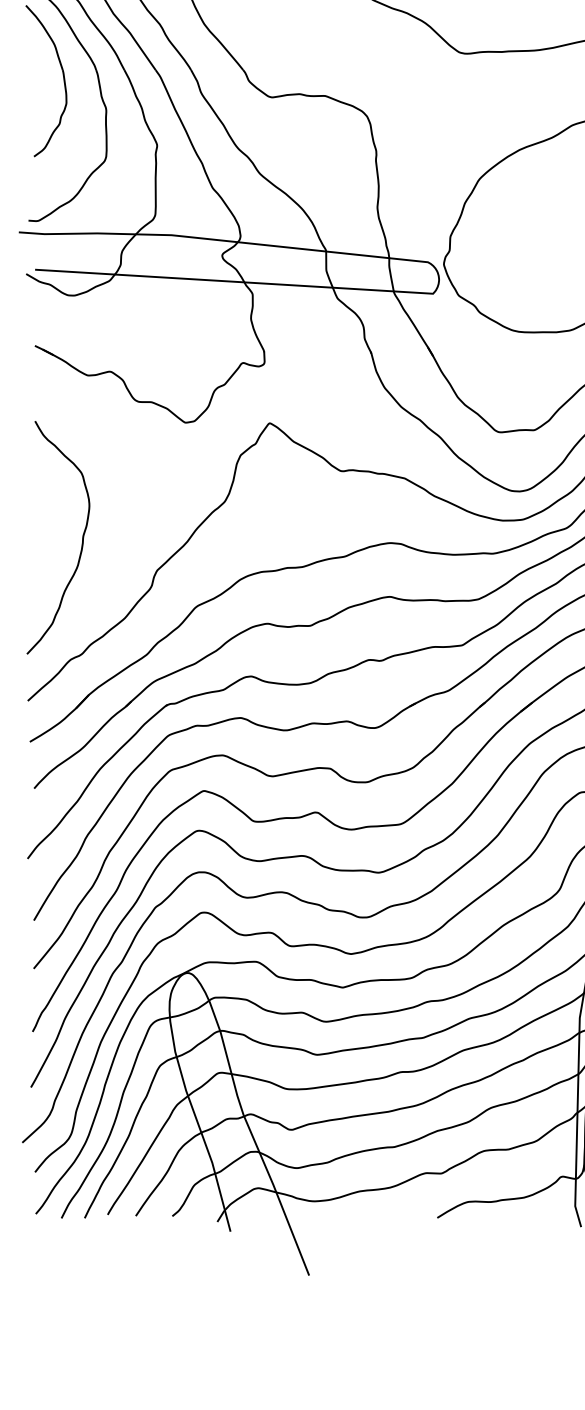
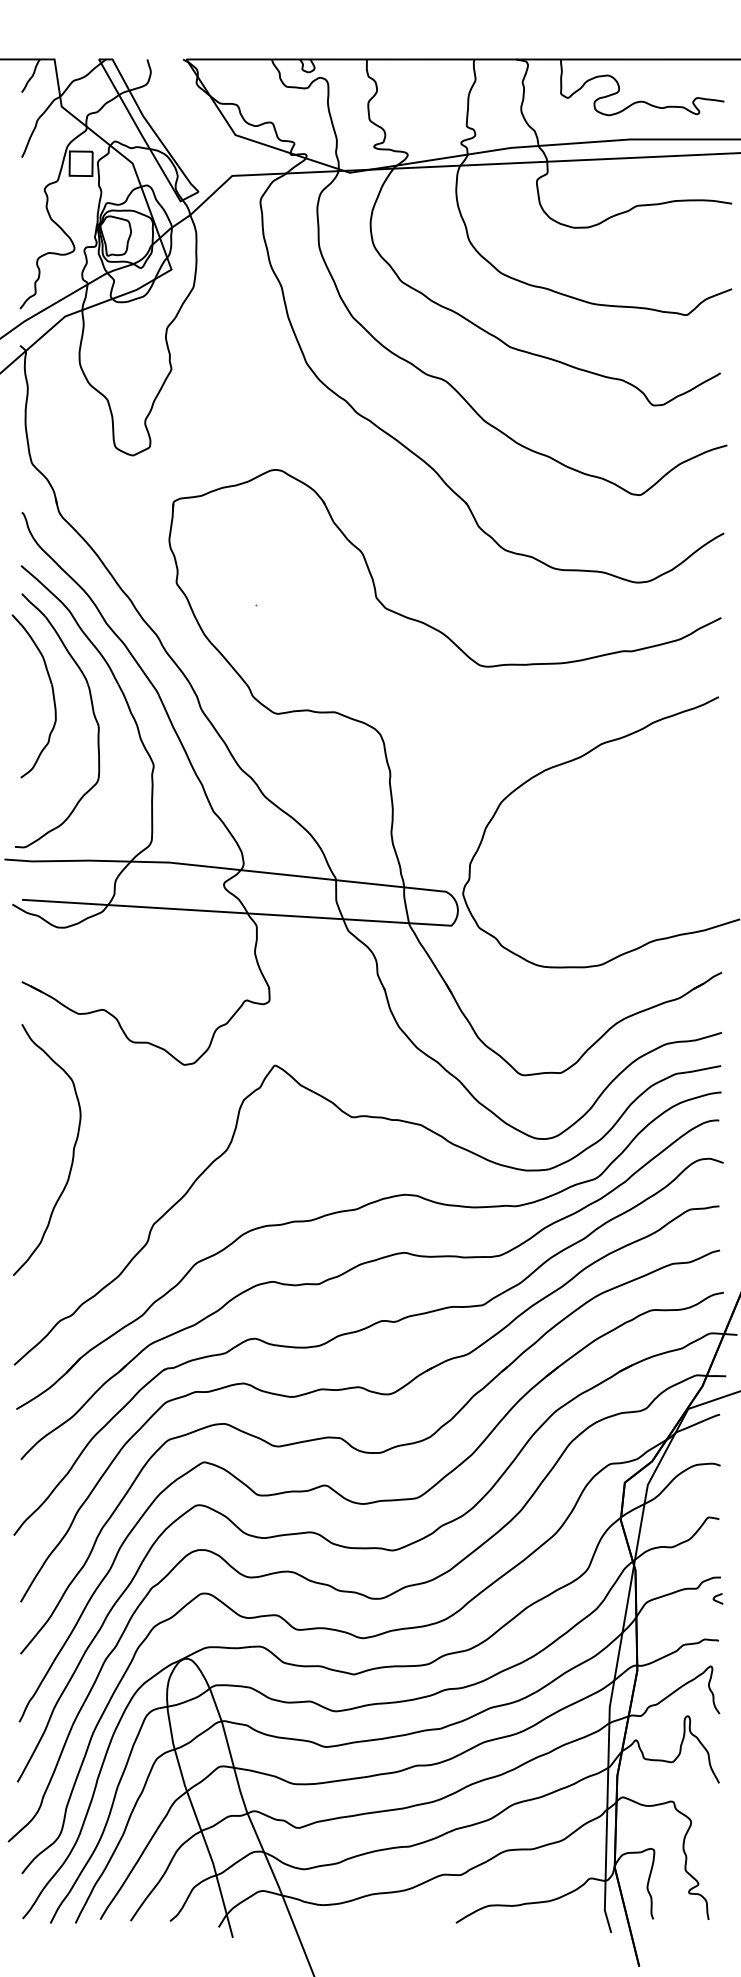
curve: (81, 538) -> (72, 1150), moved

